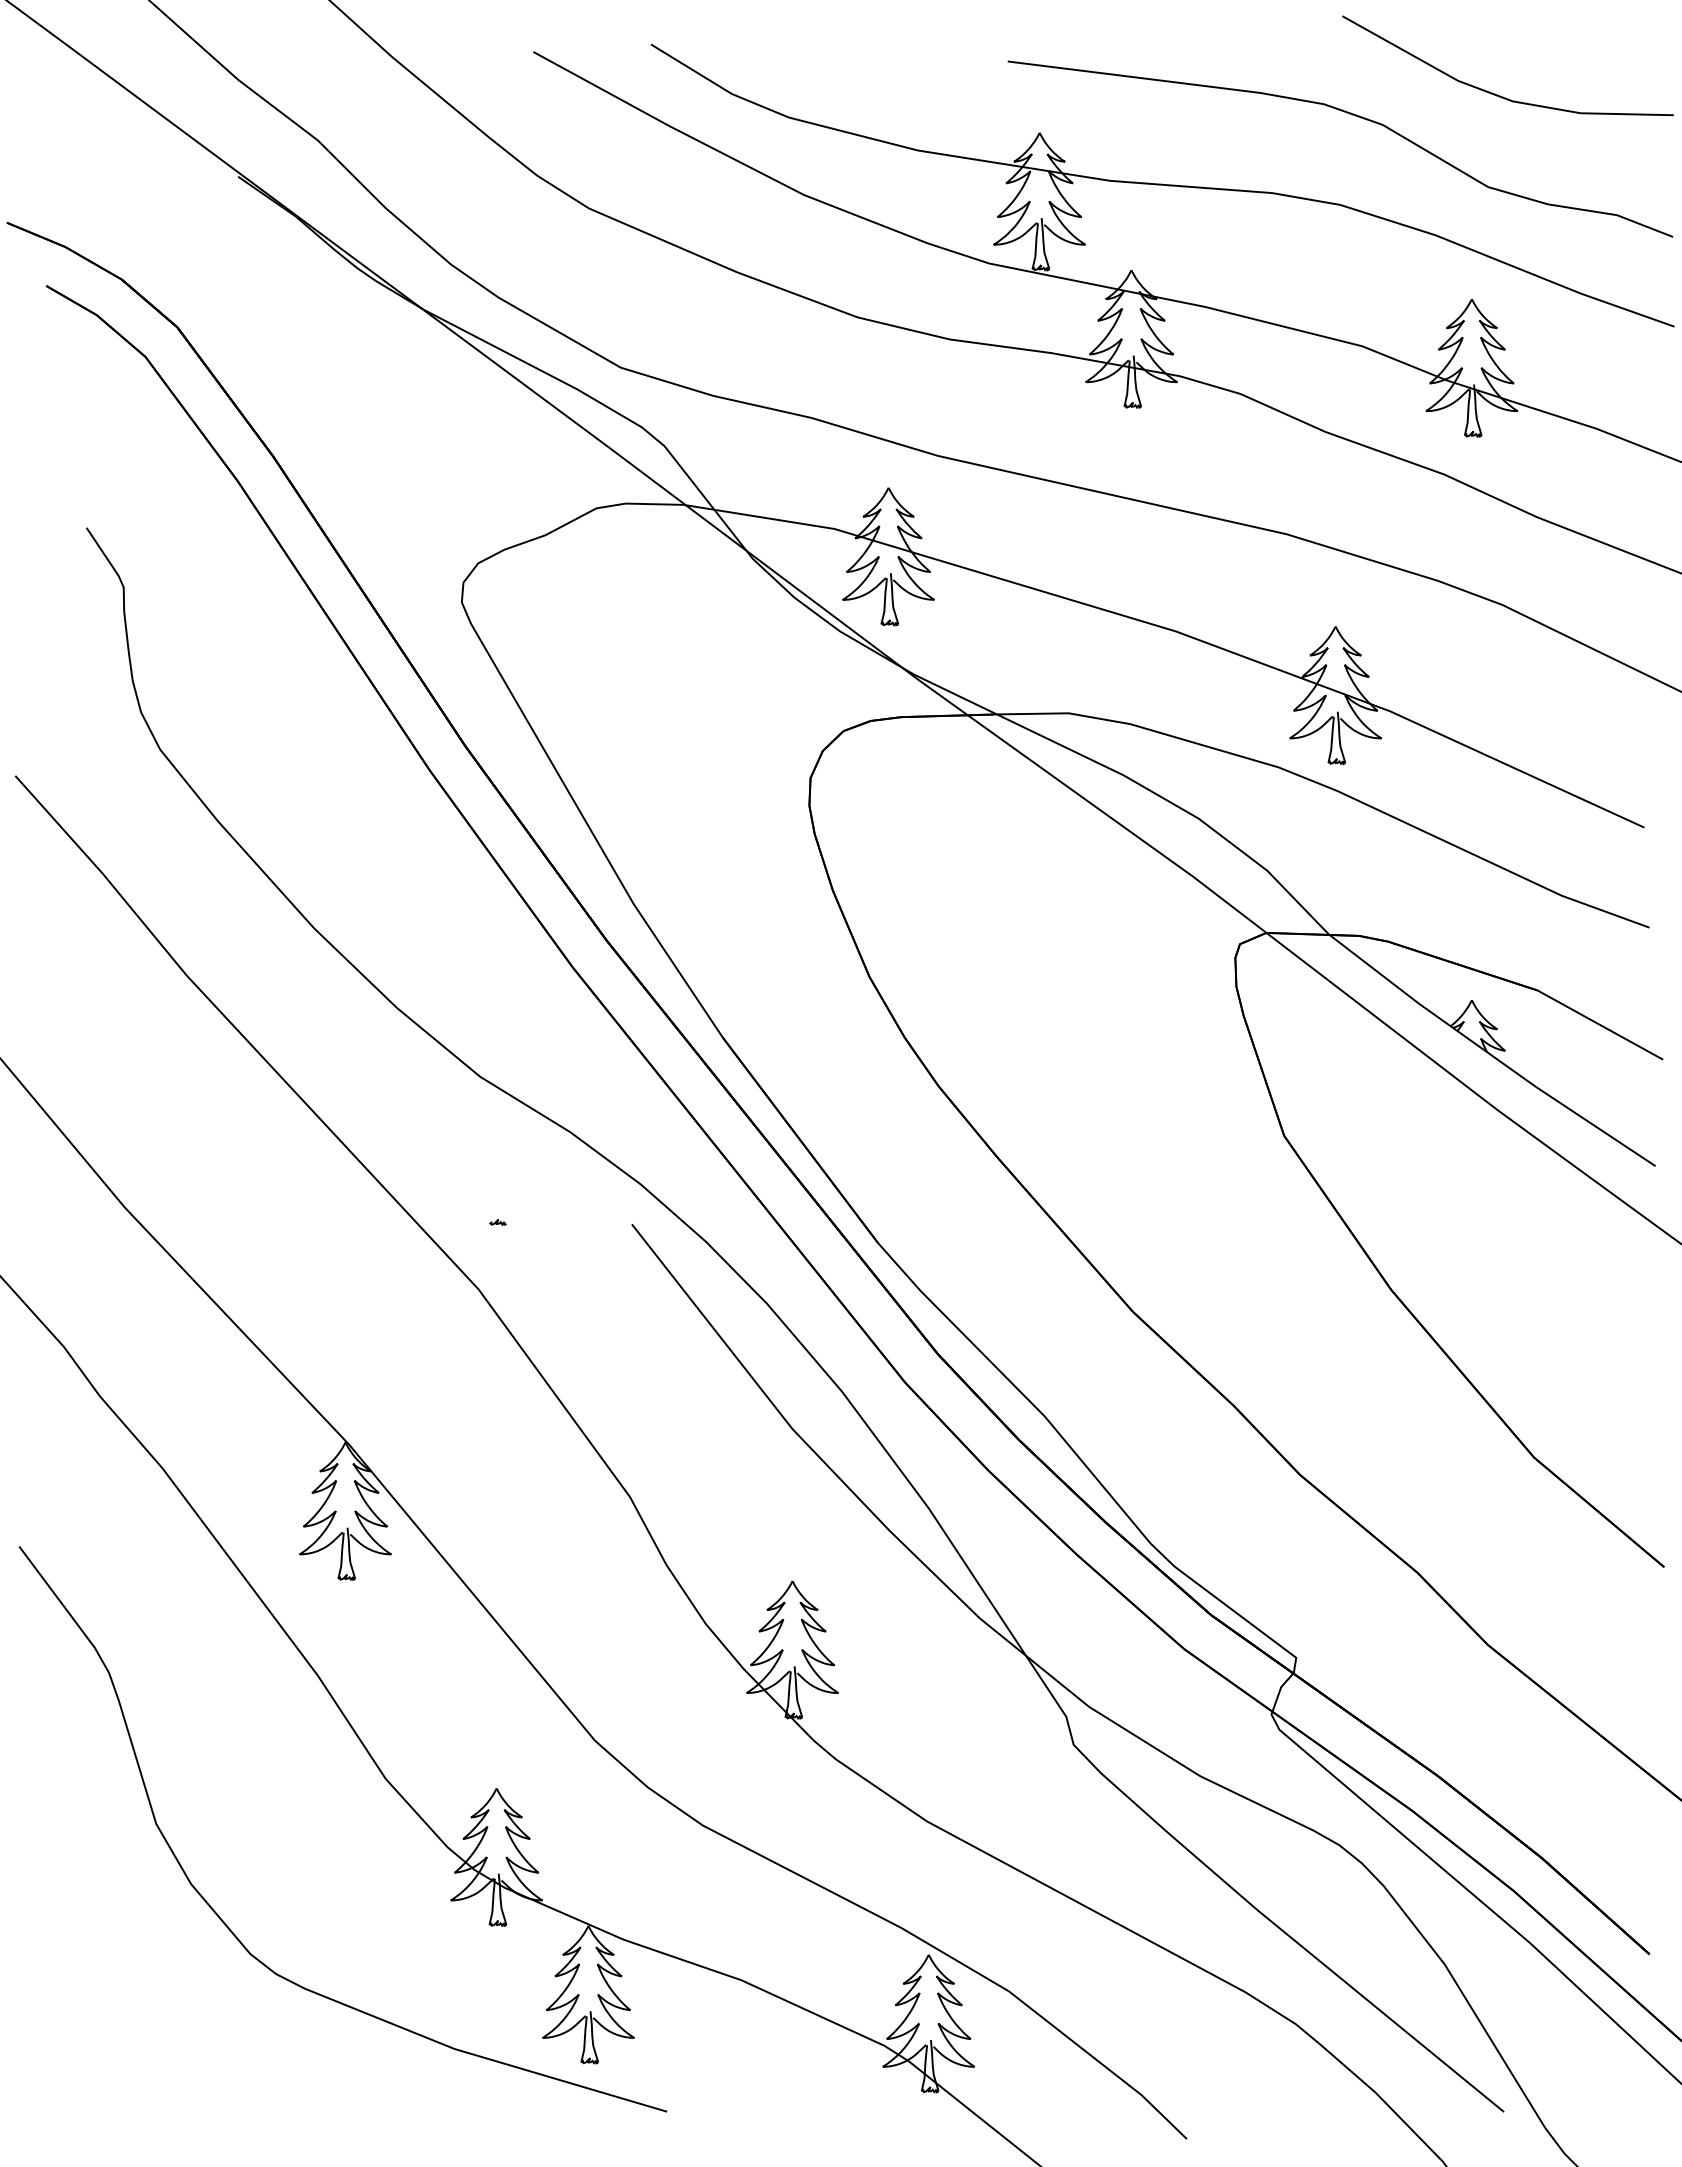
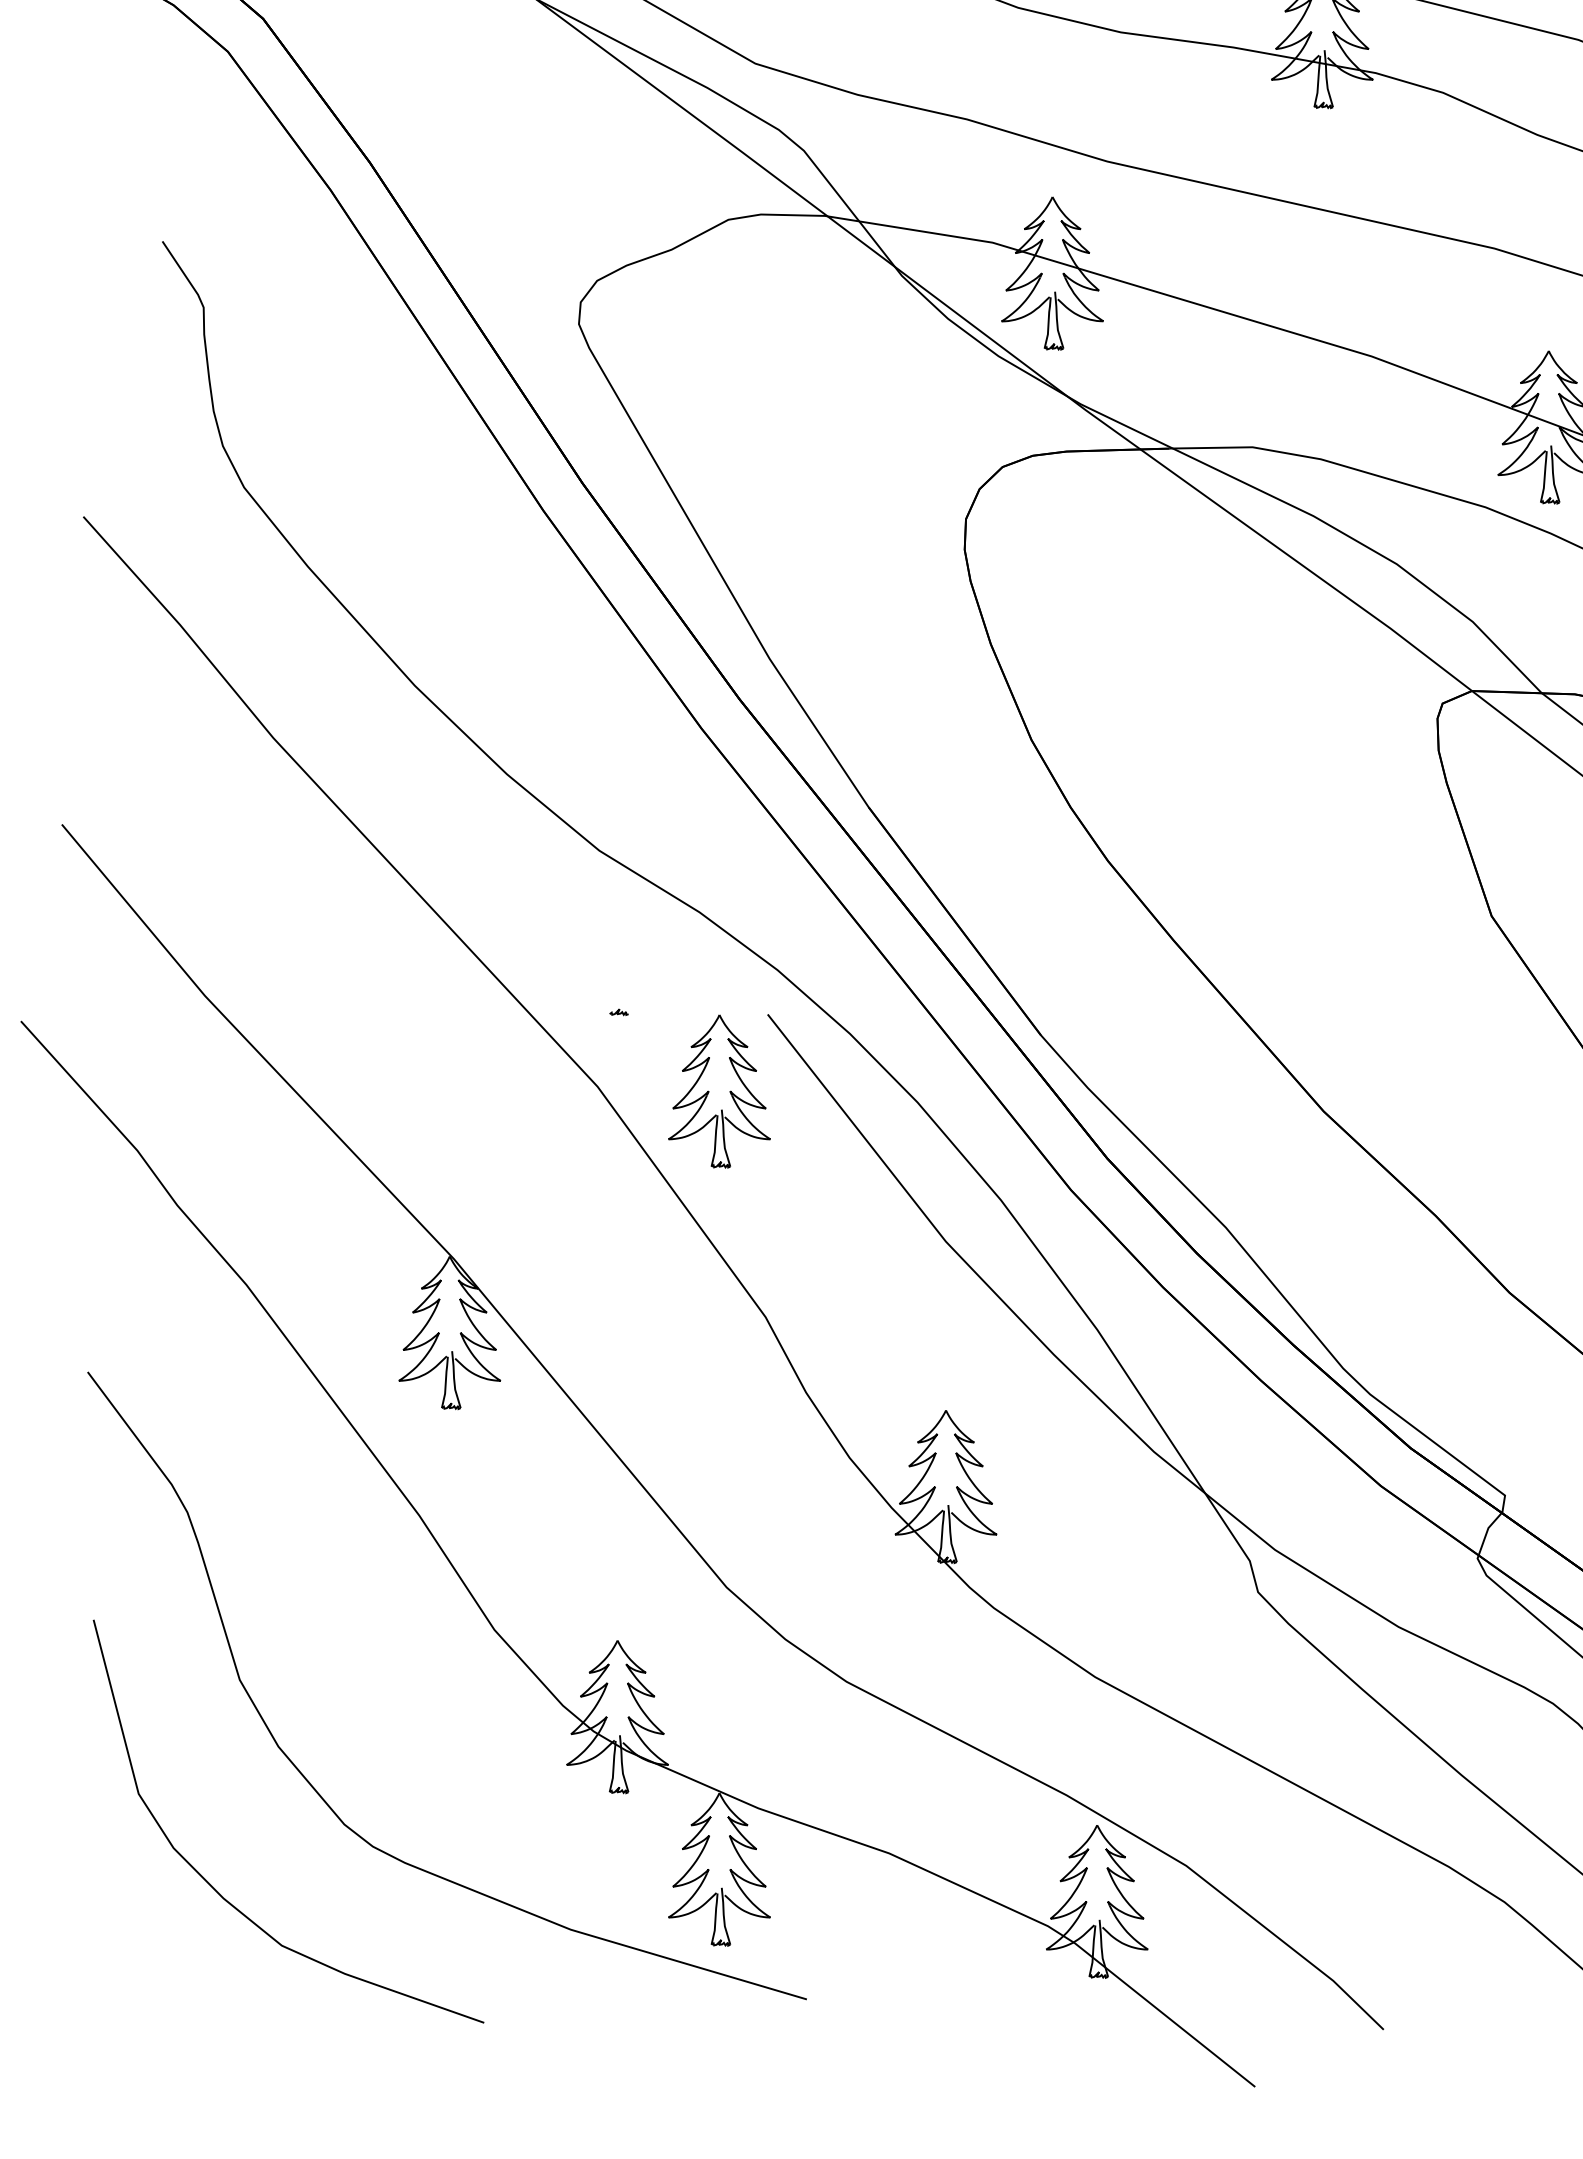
part: (588, 1293) -> (719, 1091), added
curve: (144, 2021) -> (226, 1899), added

